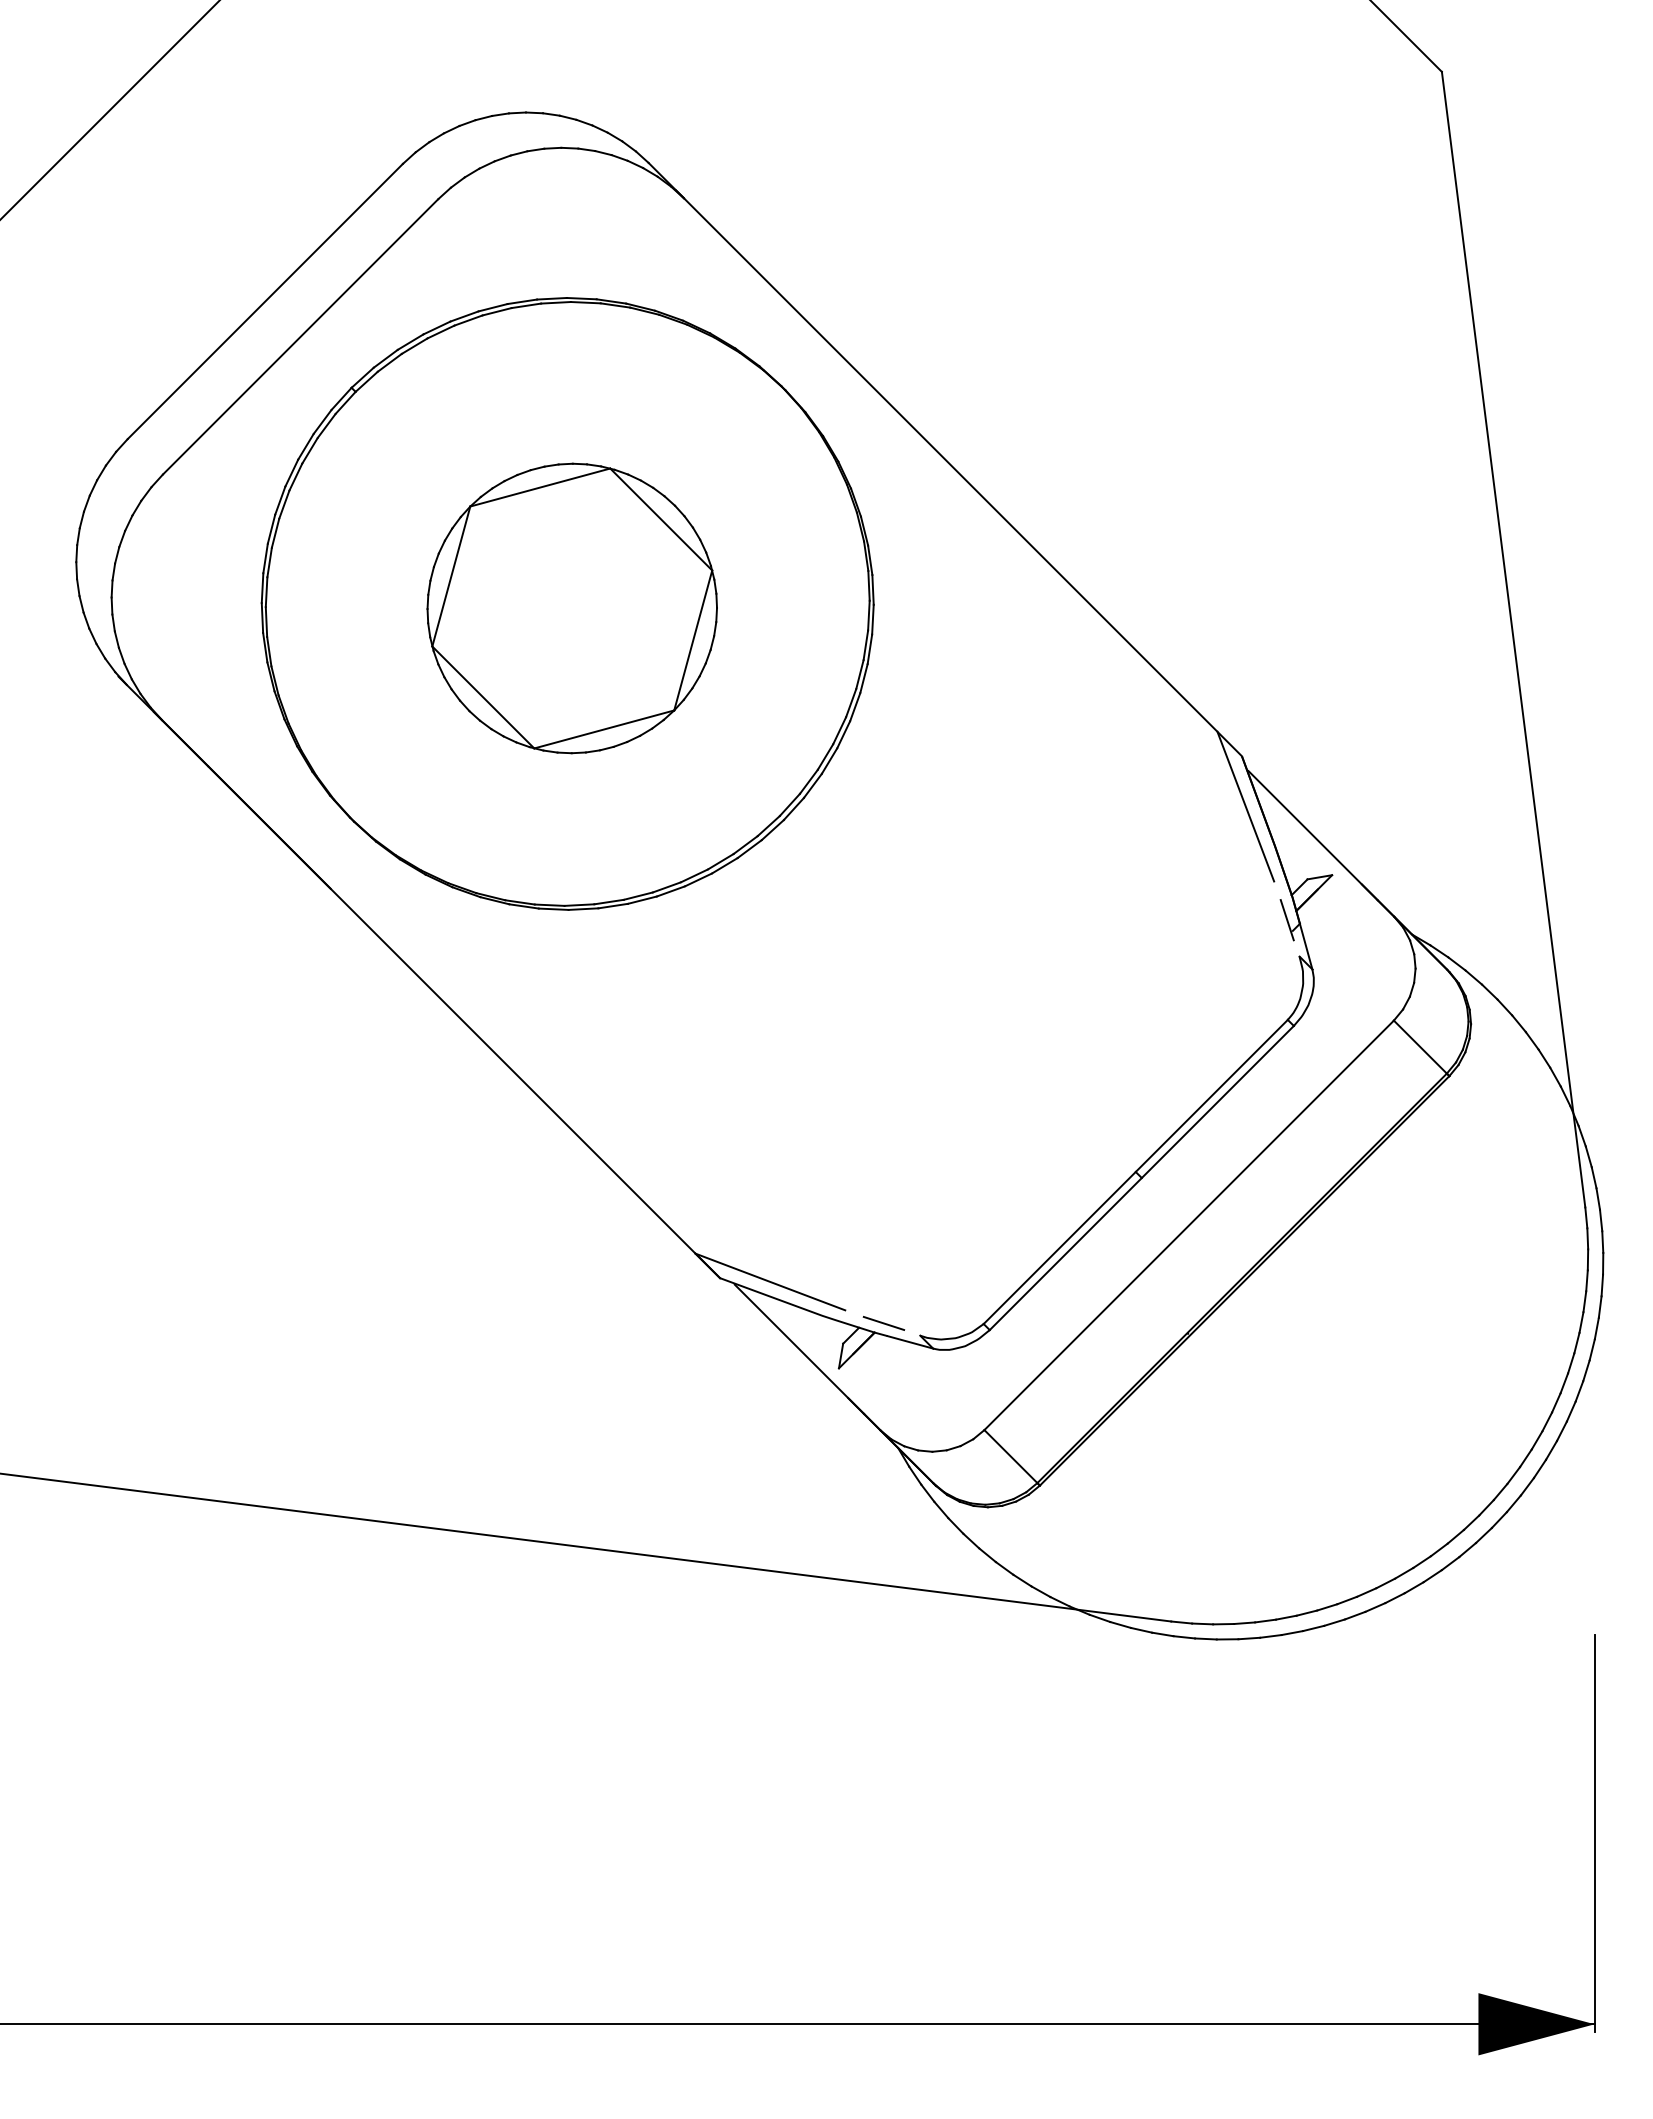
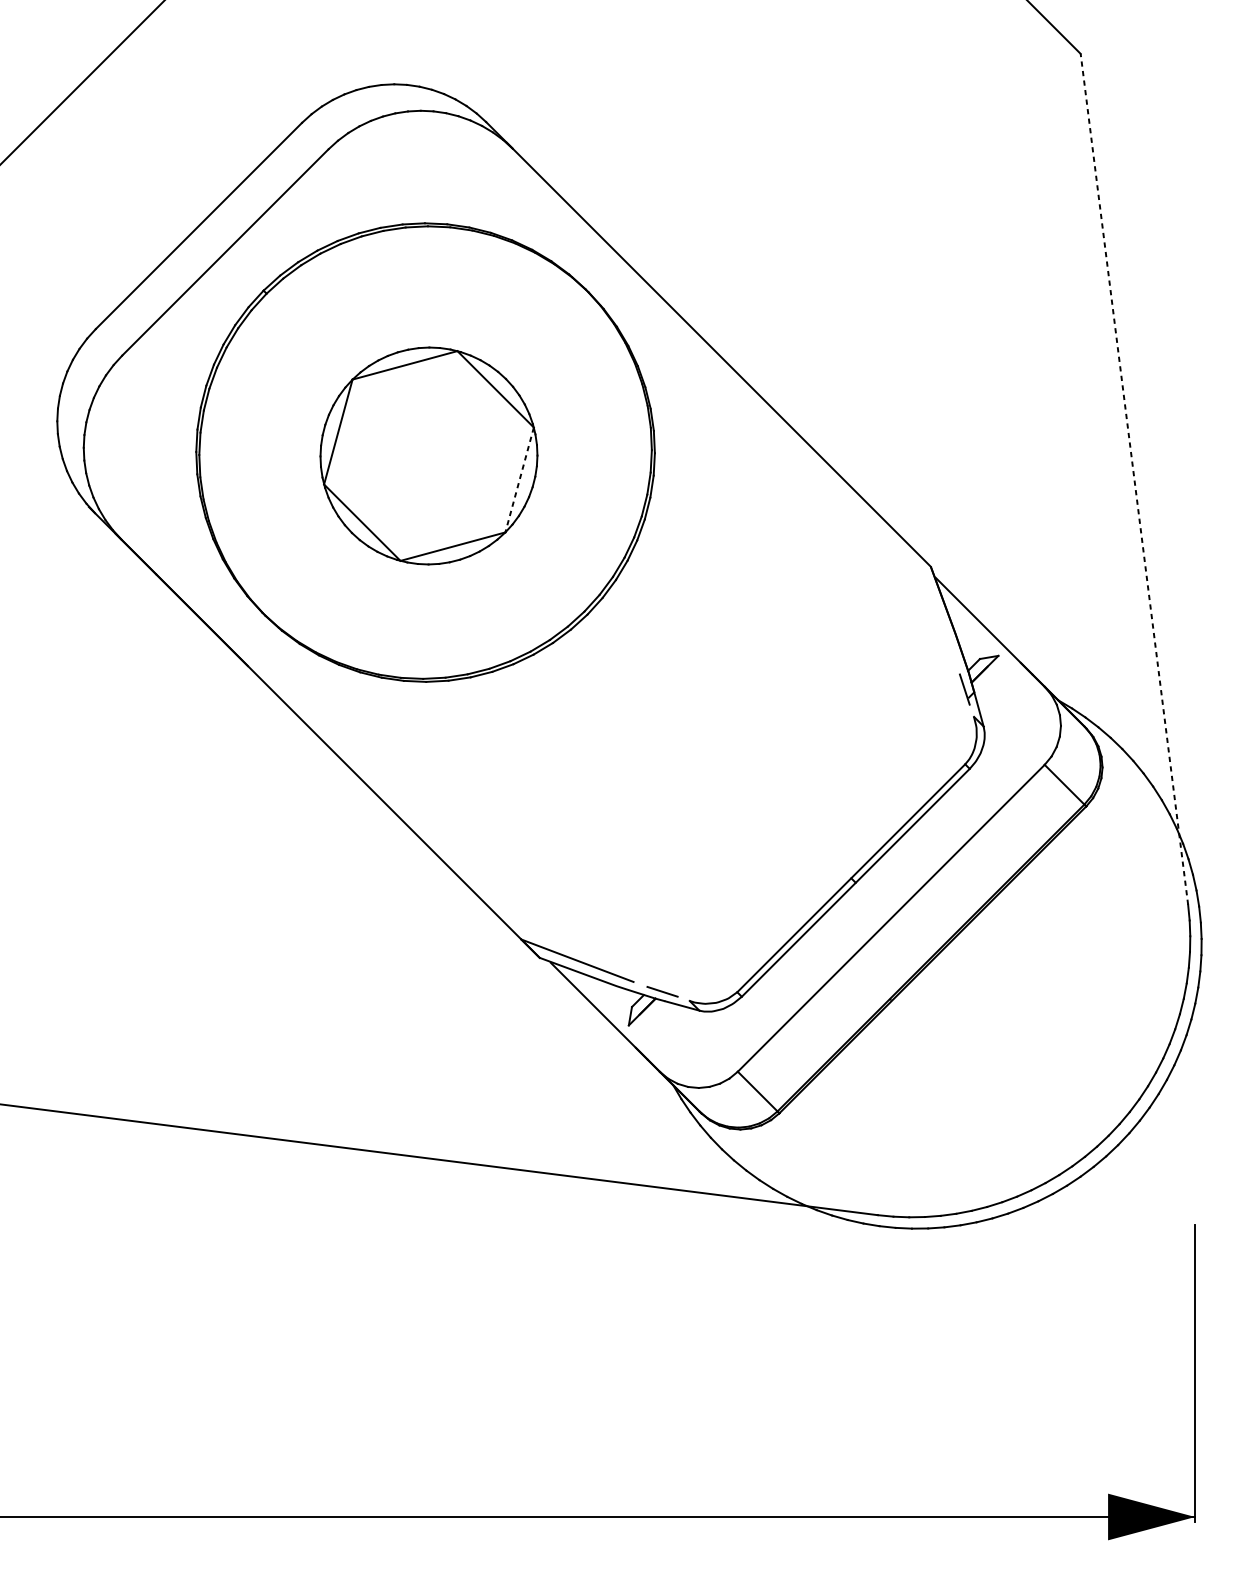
line: (1513, 639) -> (1134, 479), solid -> dashed
line: (693, 640) -> (519, 480), solid -> dashed
line: (1245, 806) -> (933, 604), removed

